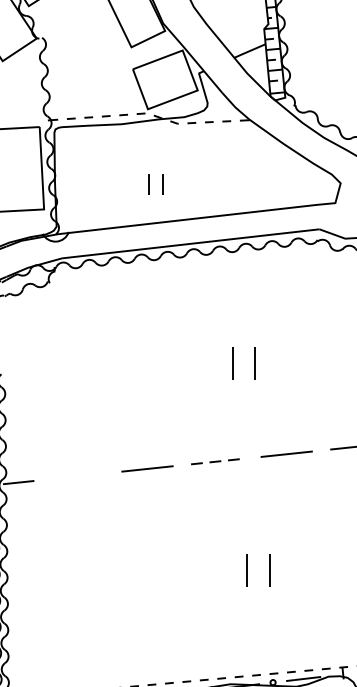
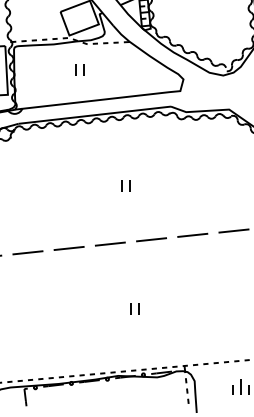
part: (154, 183) -> (79, 69), moved
part: (242, 362) -> (125, 185), size x0.62
line: (217, 462) -> (110, 244), dashed -> solid
line: (77, 475) -> (27, 252), added
part: (257, 570) -> (134, 308), size x0.62

